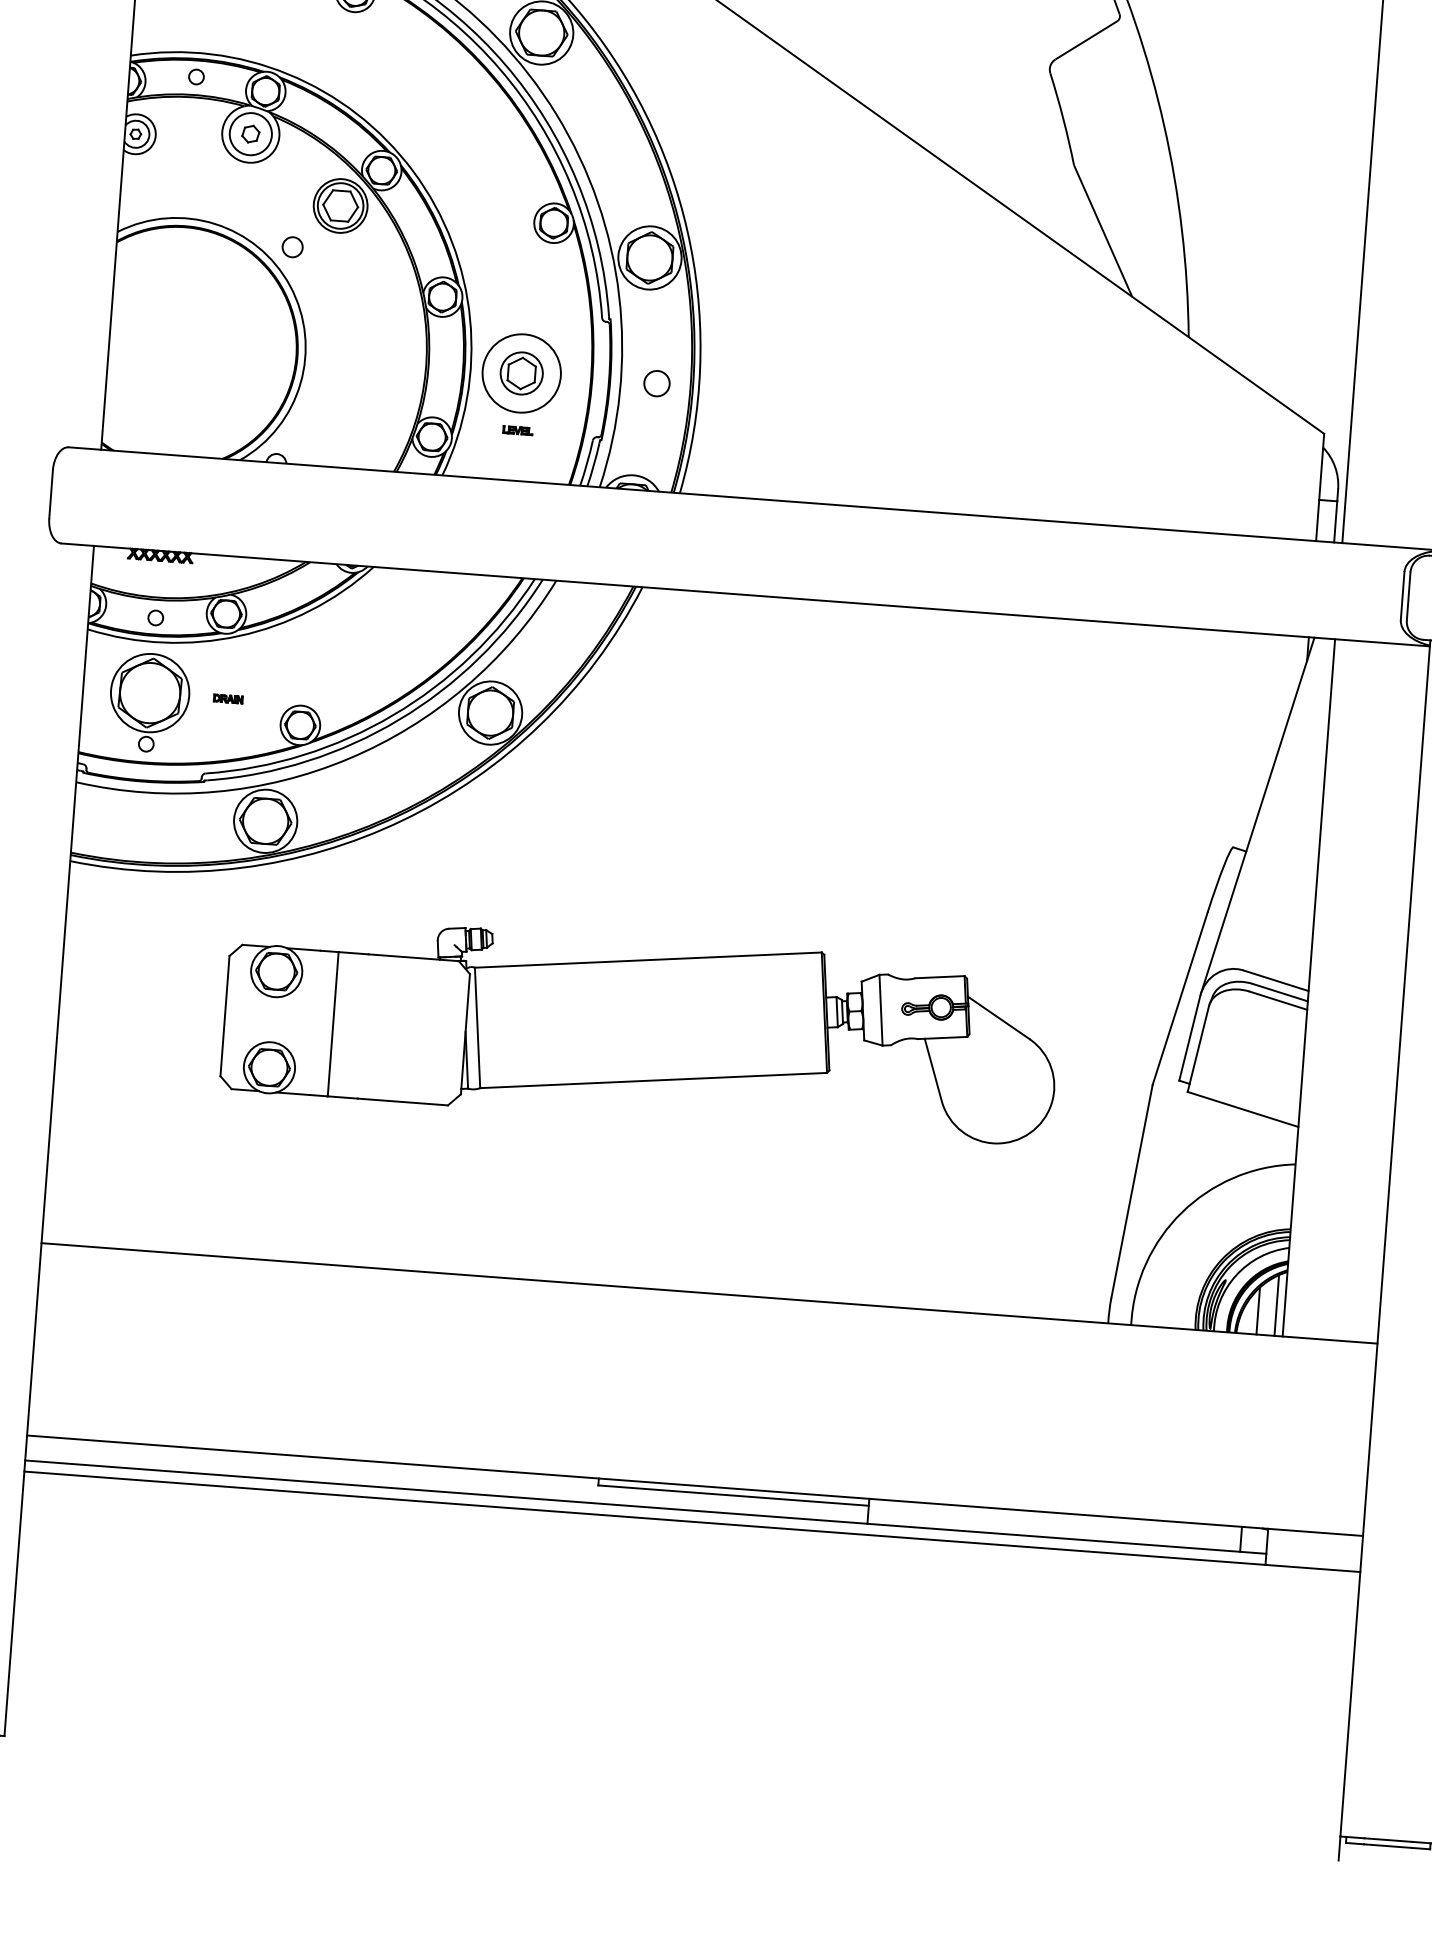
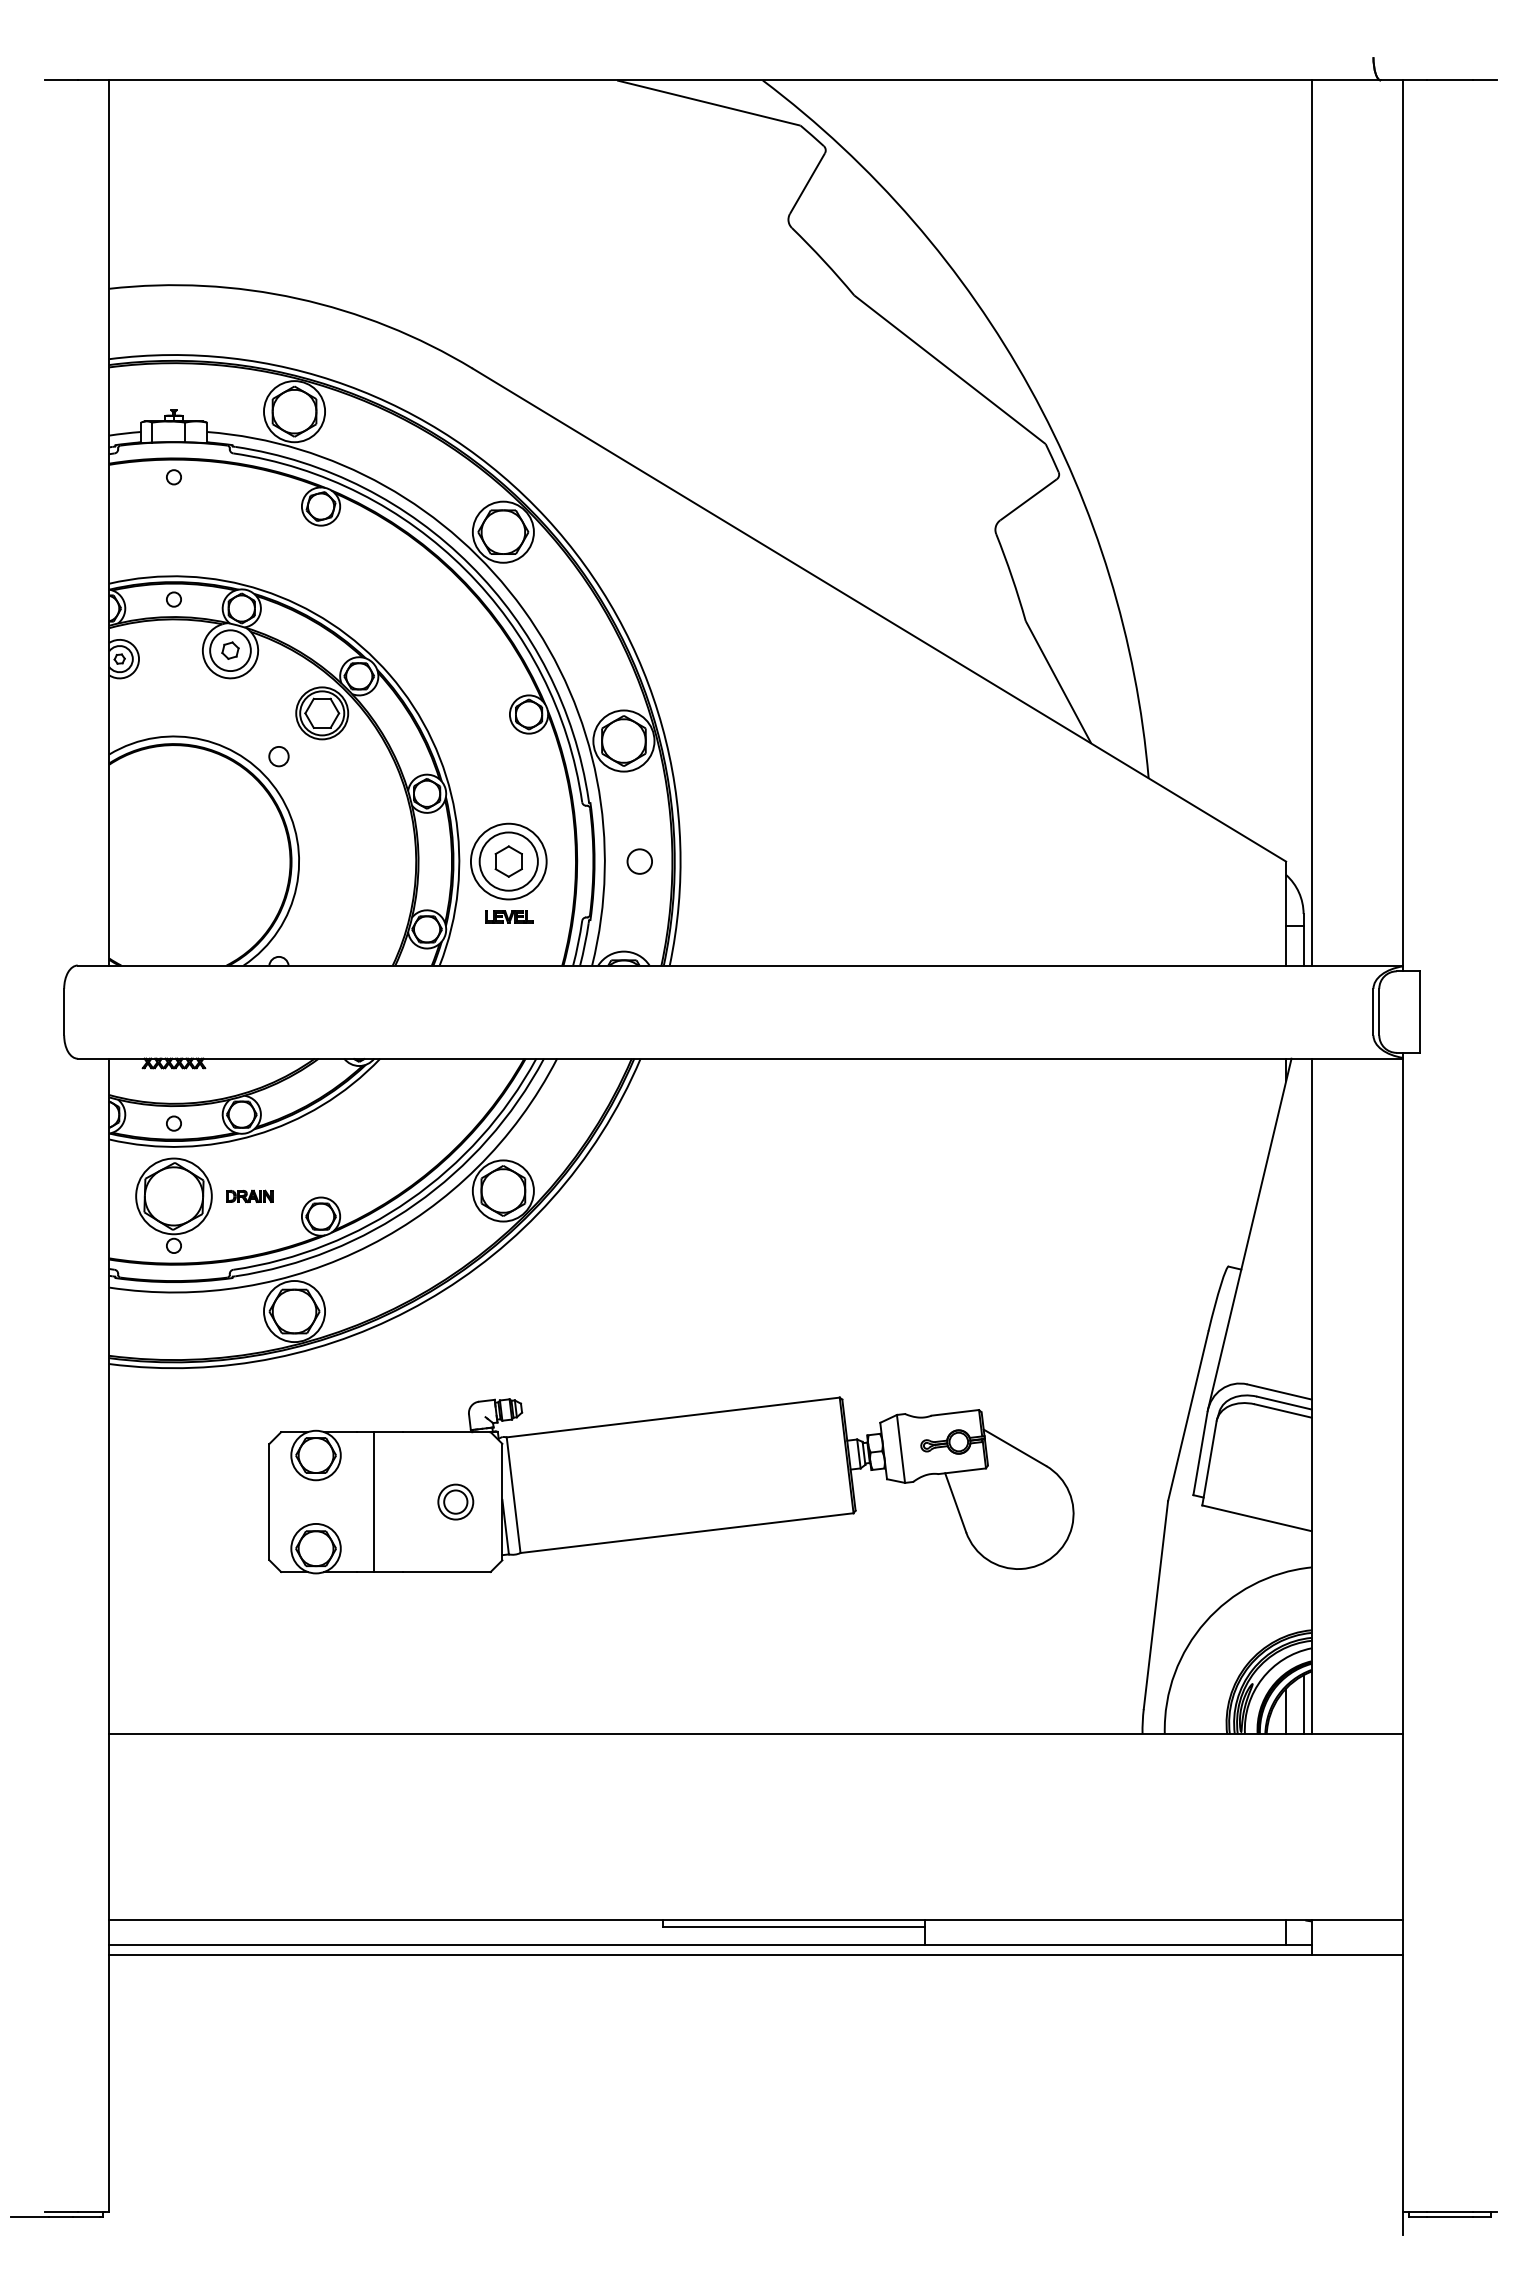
circle: (521, 373) -> (508, 861), size x1.43
part: (518, 430) -> (509, 916), size x1.67
part: (228, 699) -> (249, 1196), size x1.67
part: (417, 1029) -> (455, 1501), added

